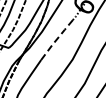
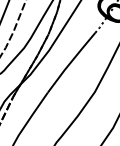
line: (56, 39) -> (70, 61), dashed -> solid

